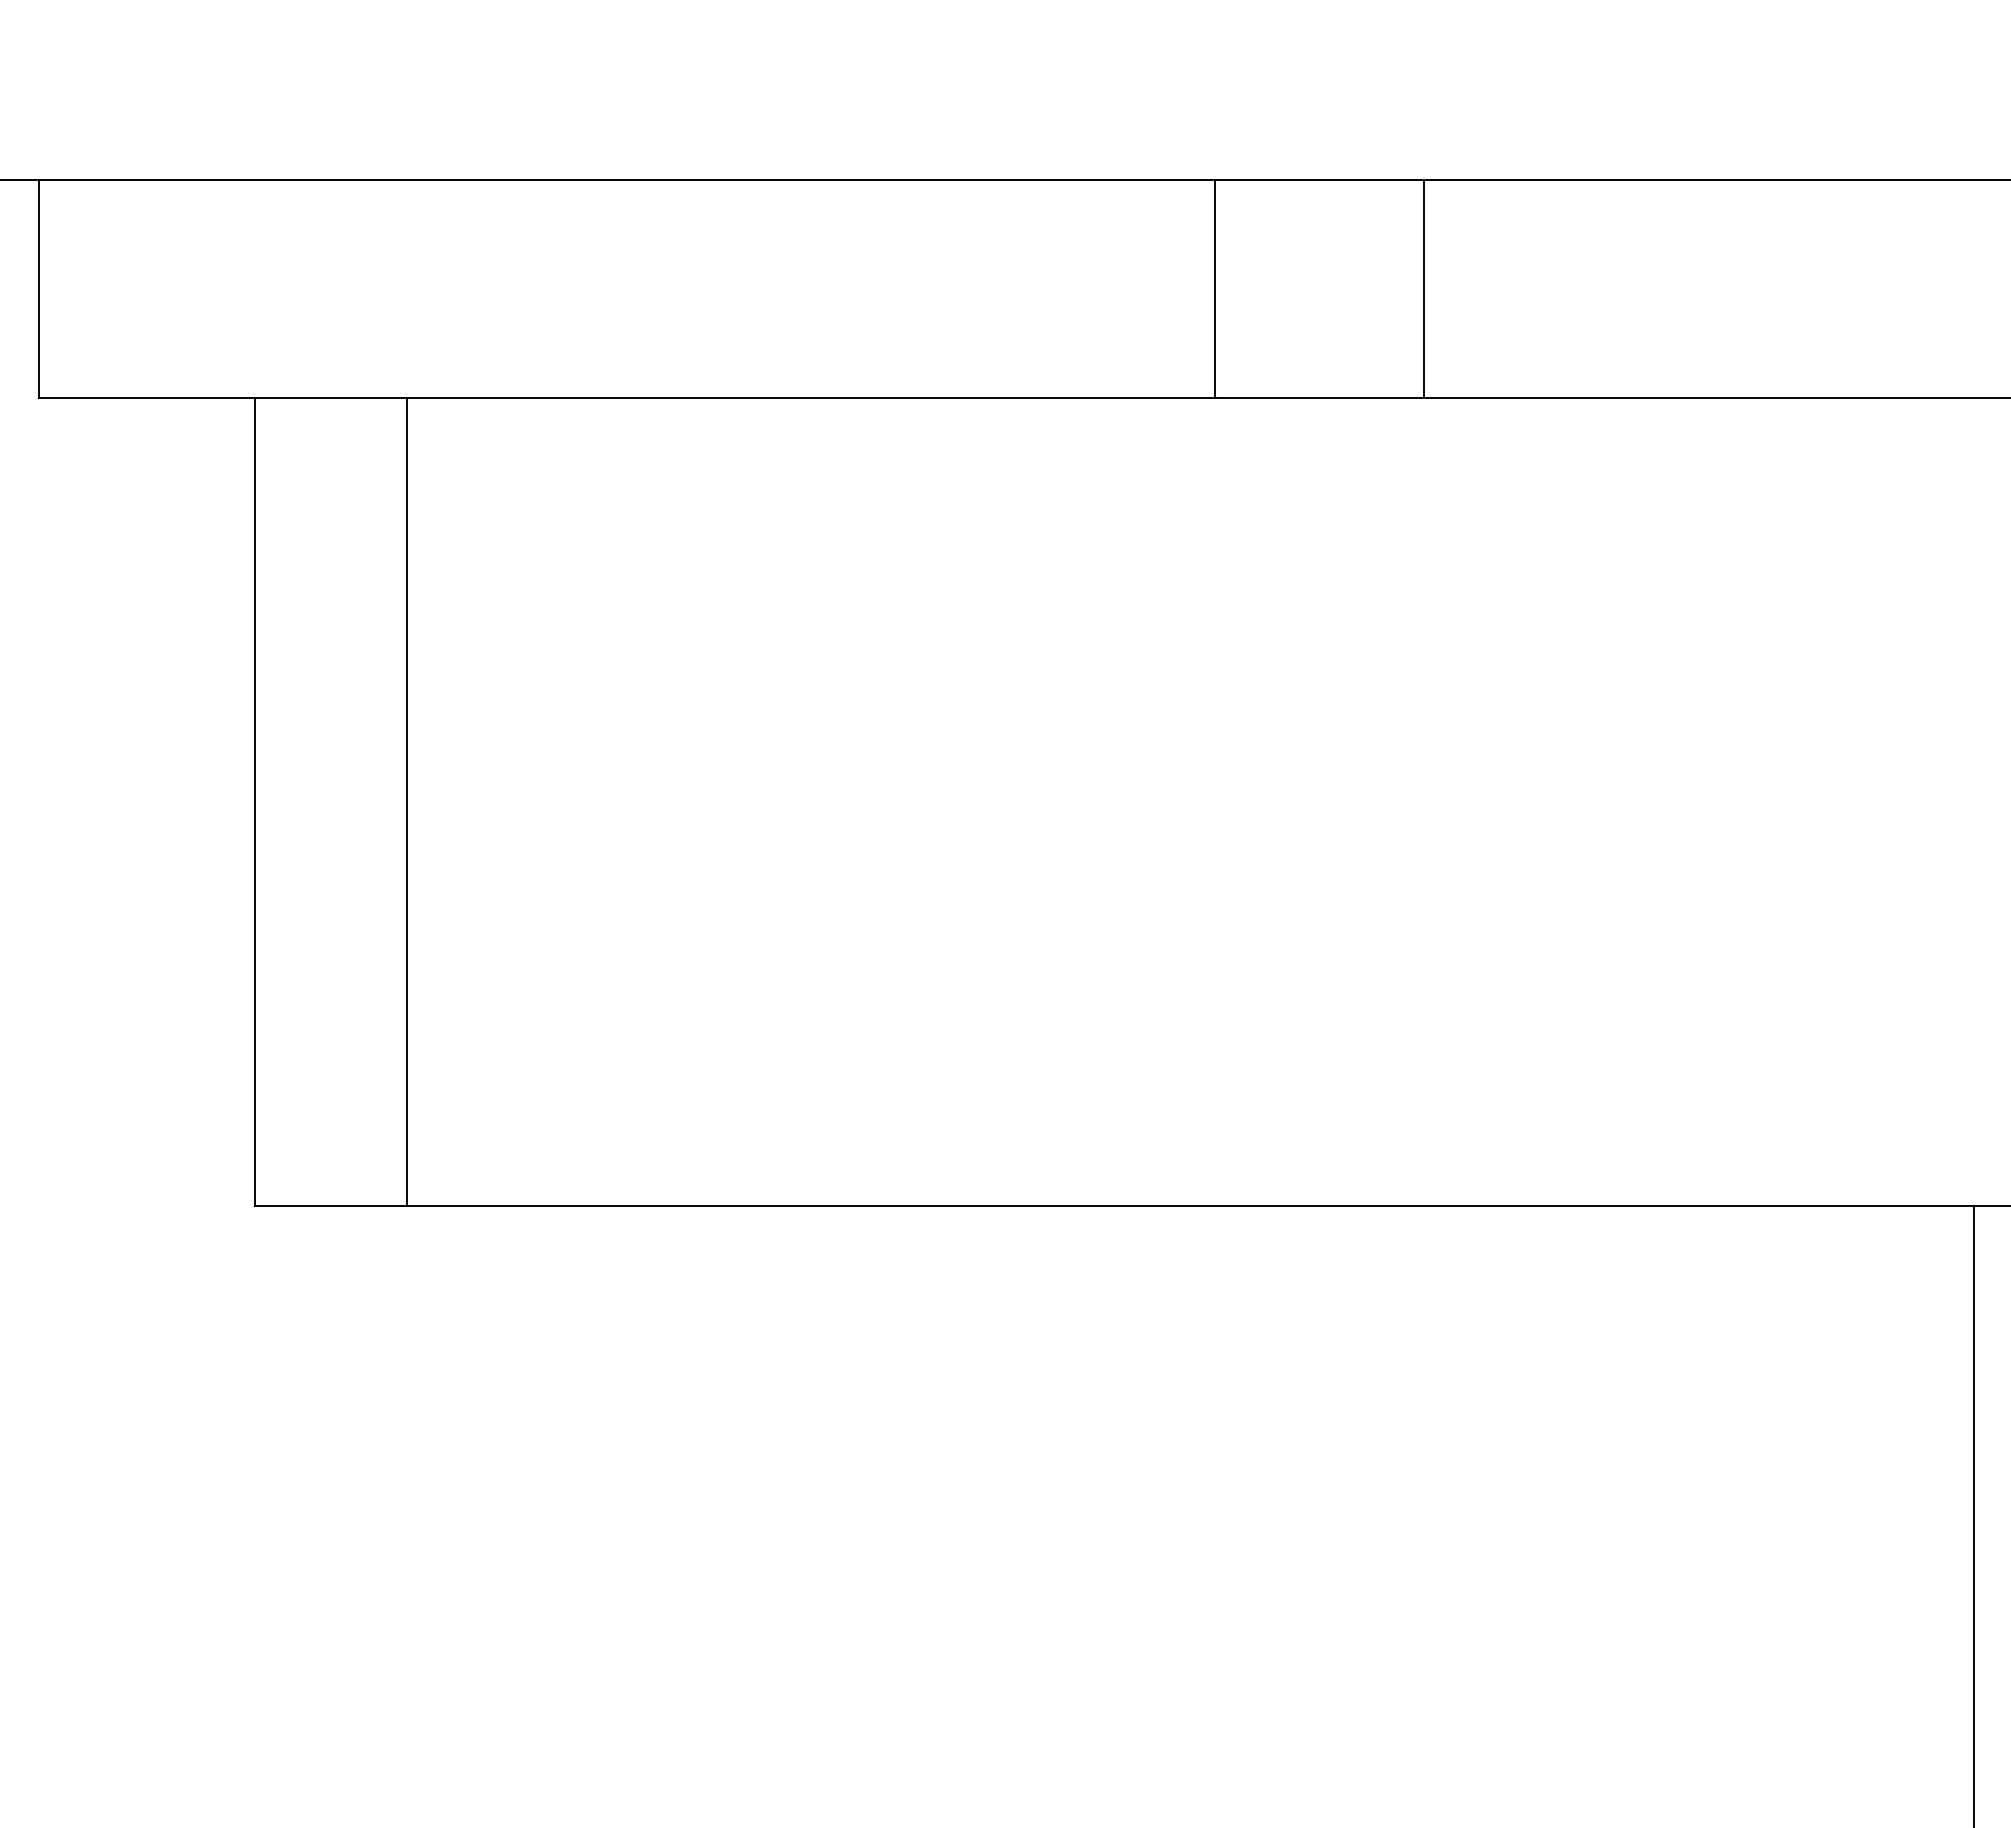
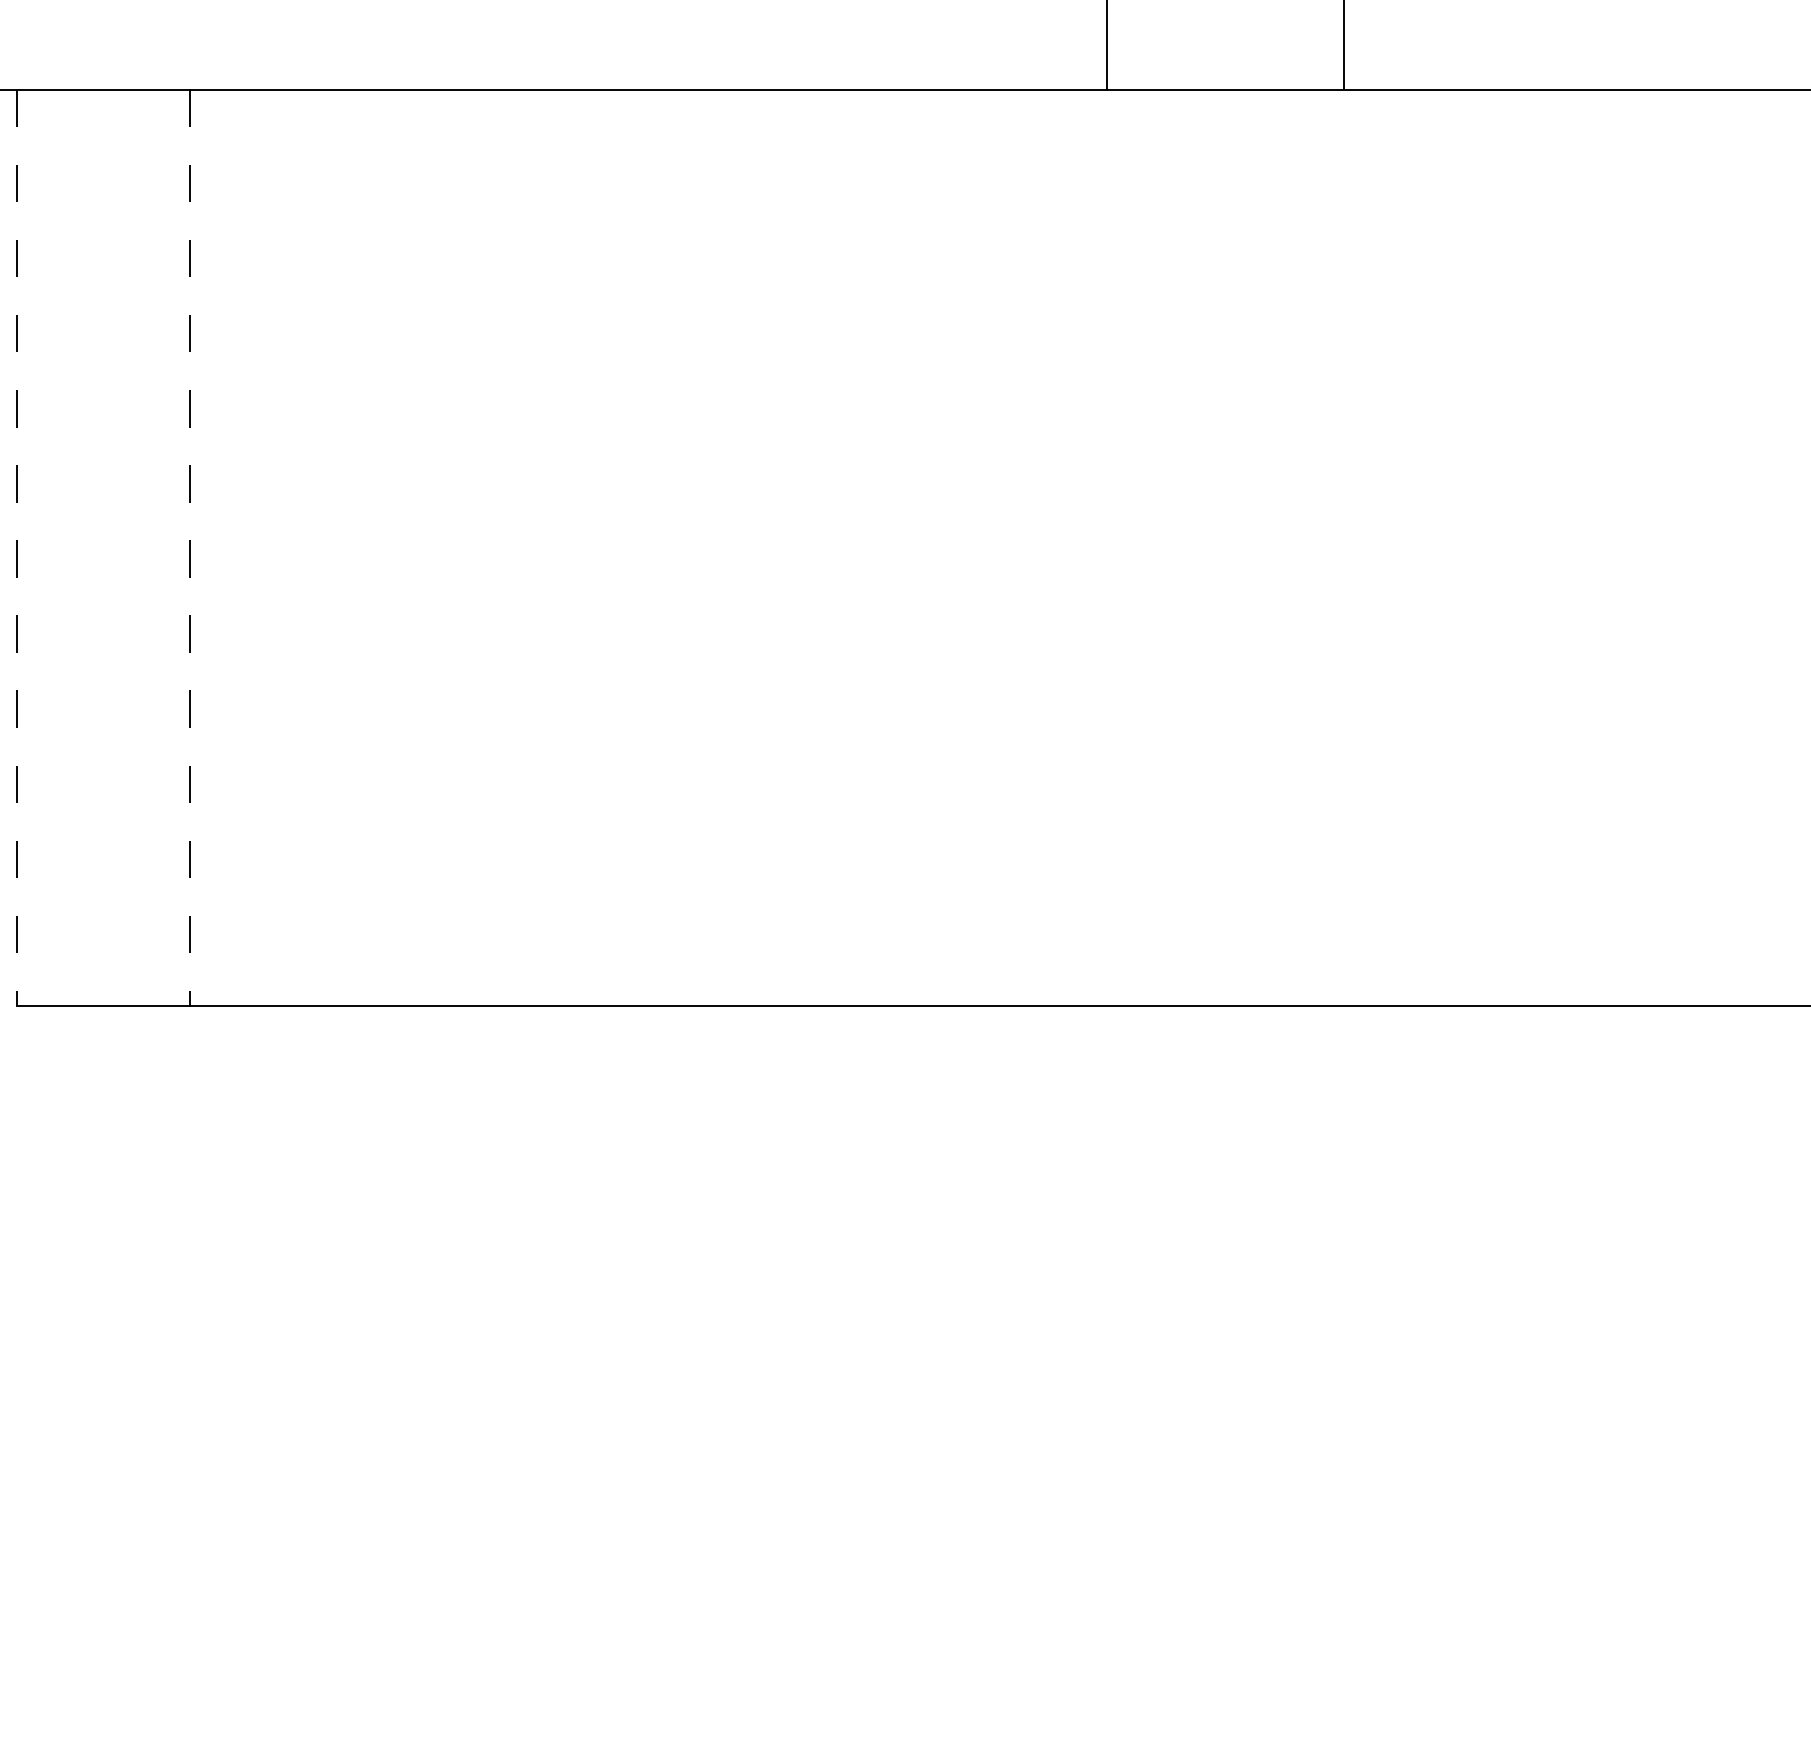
line: (255, 801) -> (17, 547), solid -> dashed
line: (407, 801) -> (190, 547), solid -> dashed

